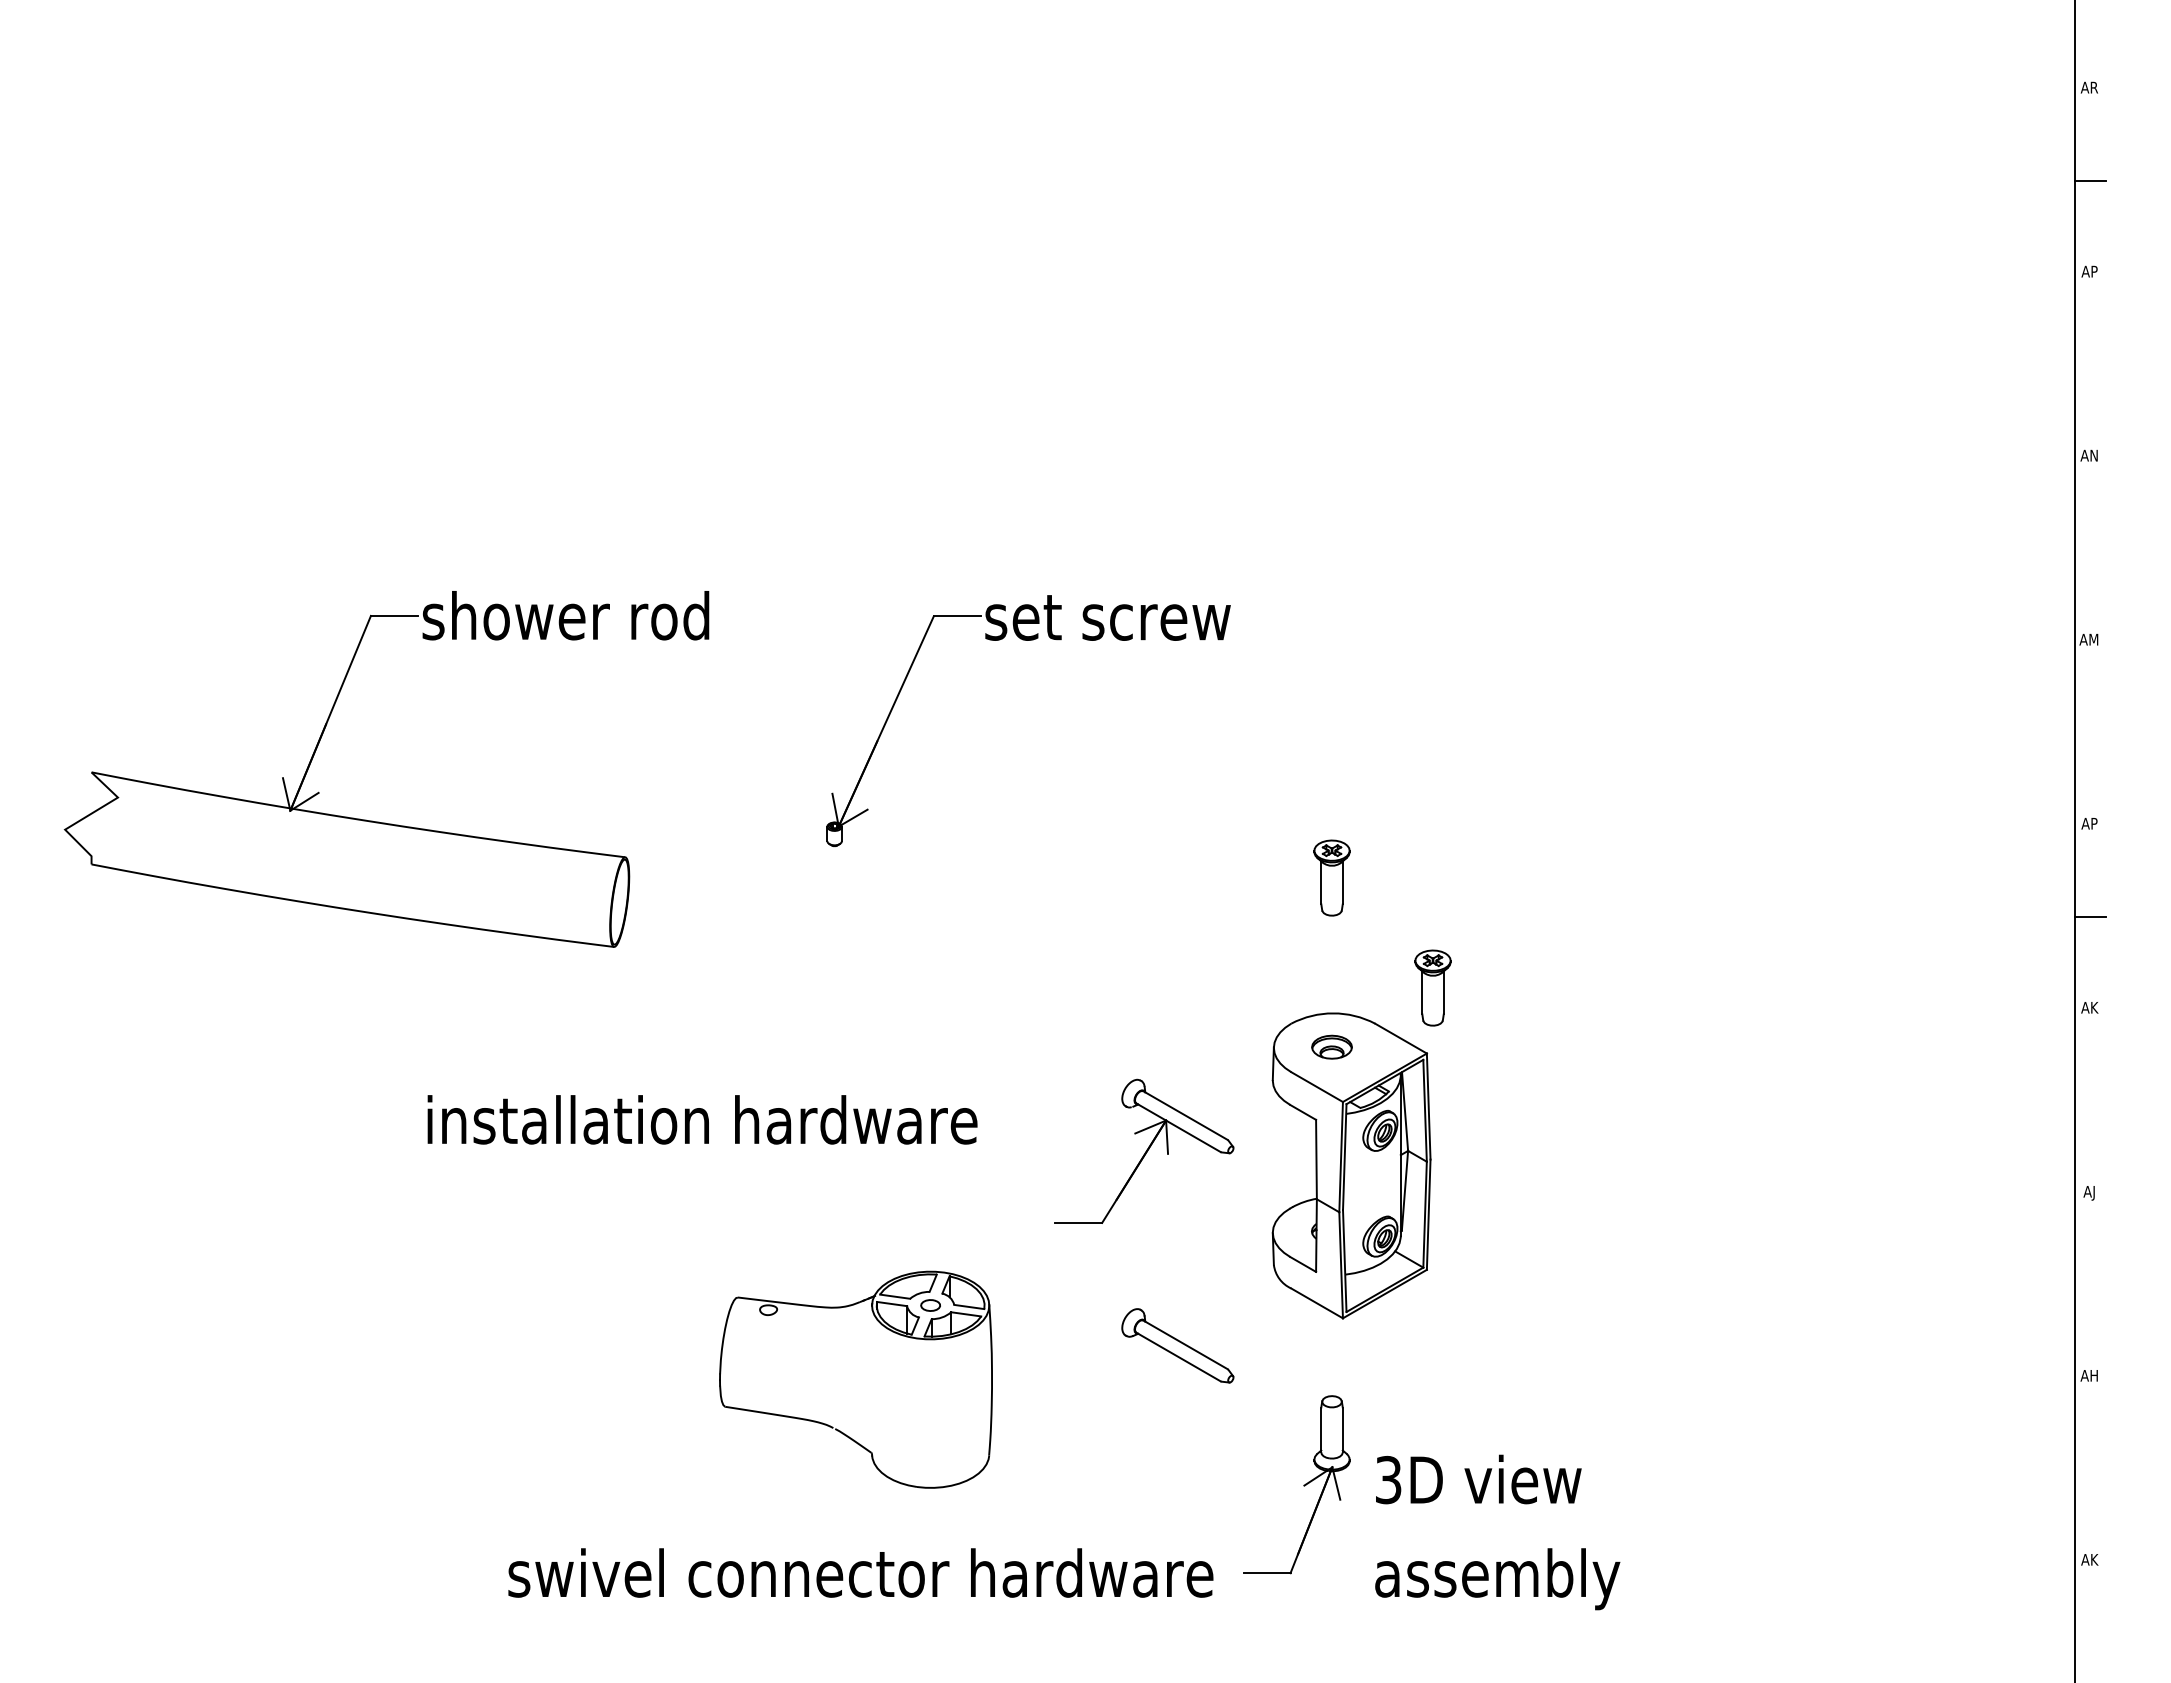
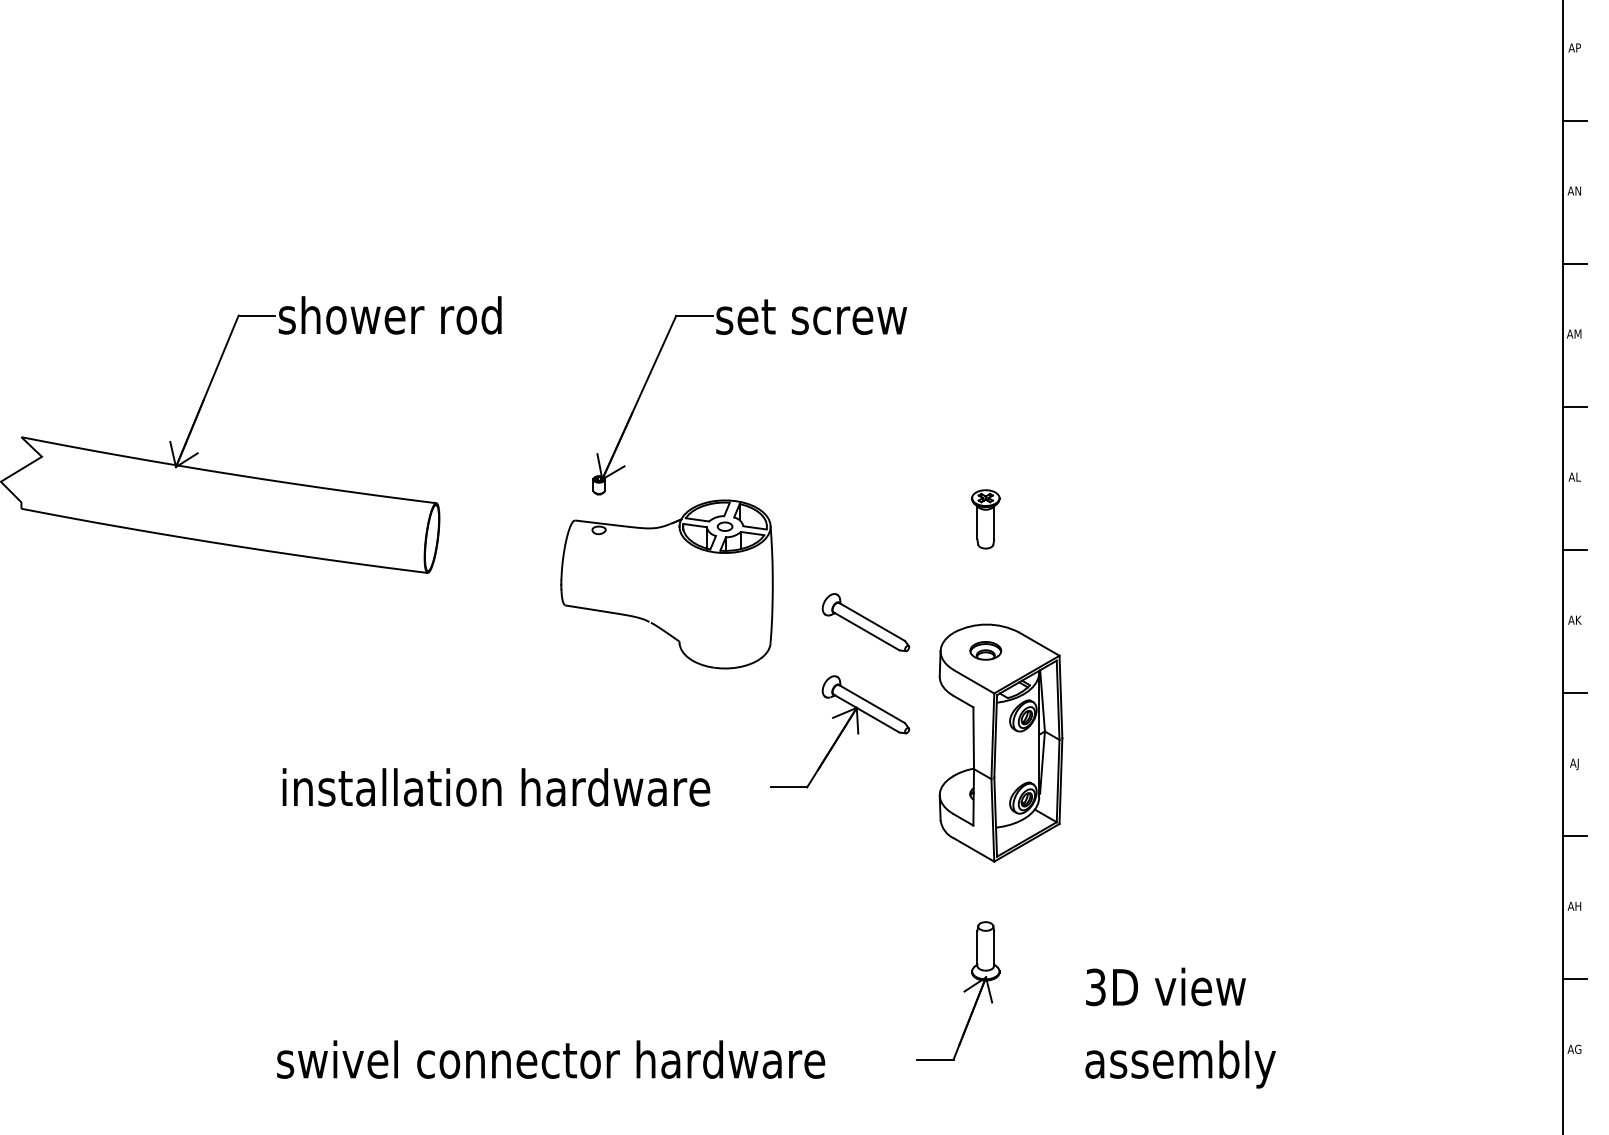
line: (2089, 365) -> (1574, 120), added
line: (2089, 549) -> (1574, 263), added
line: (2089, 733) -> (1574, 406), added
text: (2089, 823) -> (1574, 476), AP -> AL
part: (1432, 987) -> (1063, 604), removed
line: (2089, 1101) -> (1574, 693), added
text: (702, 1119) -> (496, 787), moved
line: (2089, 1285) -> (1574, 836), added
part: (1177, 1345) -> (865, 622), moved
part: (832, 1426) -> (648, 620), moved
line: (2089, 1469) -> (1574, 979), added
text: (1497, 1532) -> (1180, 1028), moved
text: (2089, 1559) -> (1574, 1049), AK -> AG
text: (860, 1572) -> (550, 1059), moved

